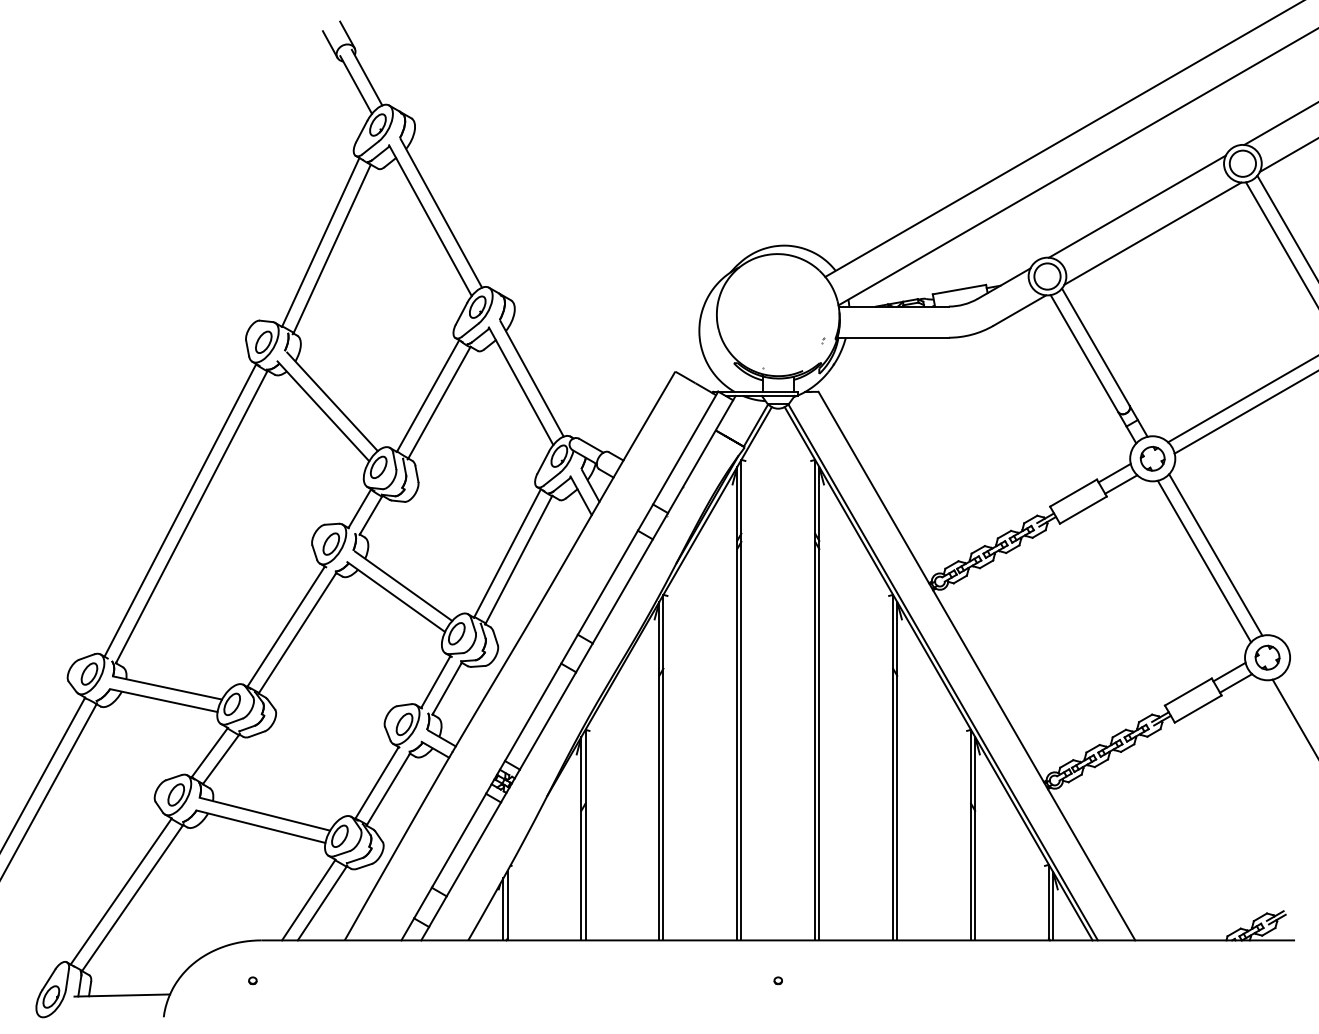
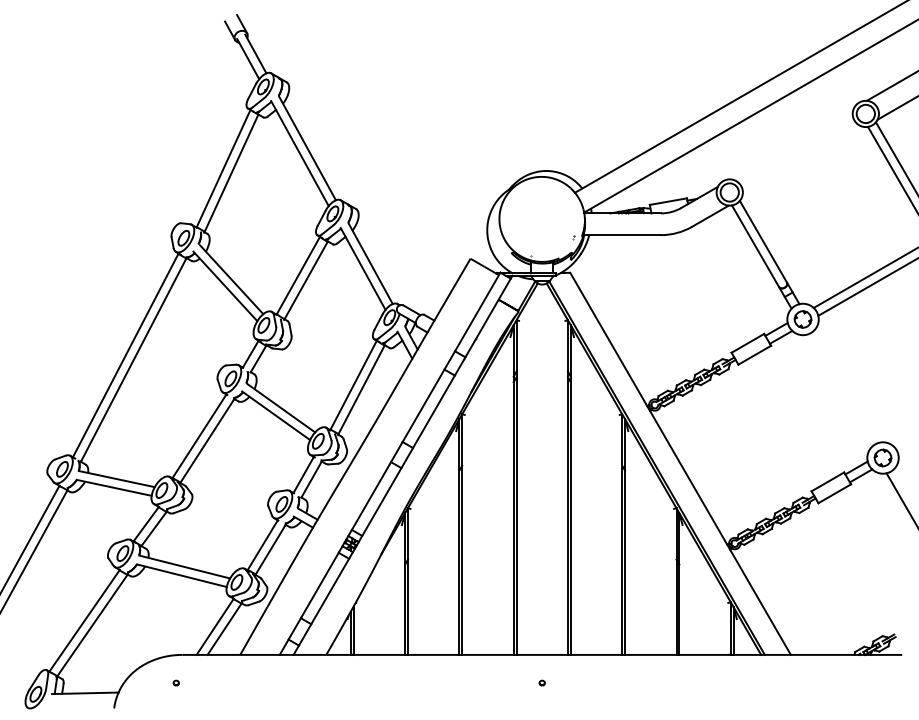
line: (1136, 206) -> (791, 143), removed
line: (1151, 233) -> (802, 162), removed
line: (1215, 555) -> (846, 386), removed
line: (1203, 560) -> (838, 390), removed

